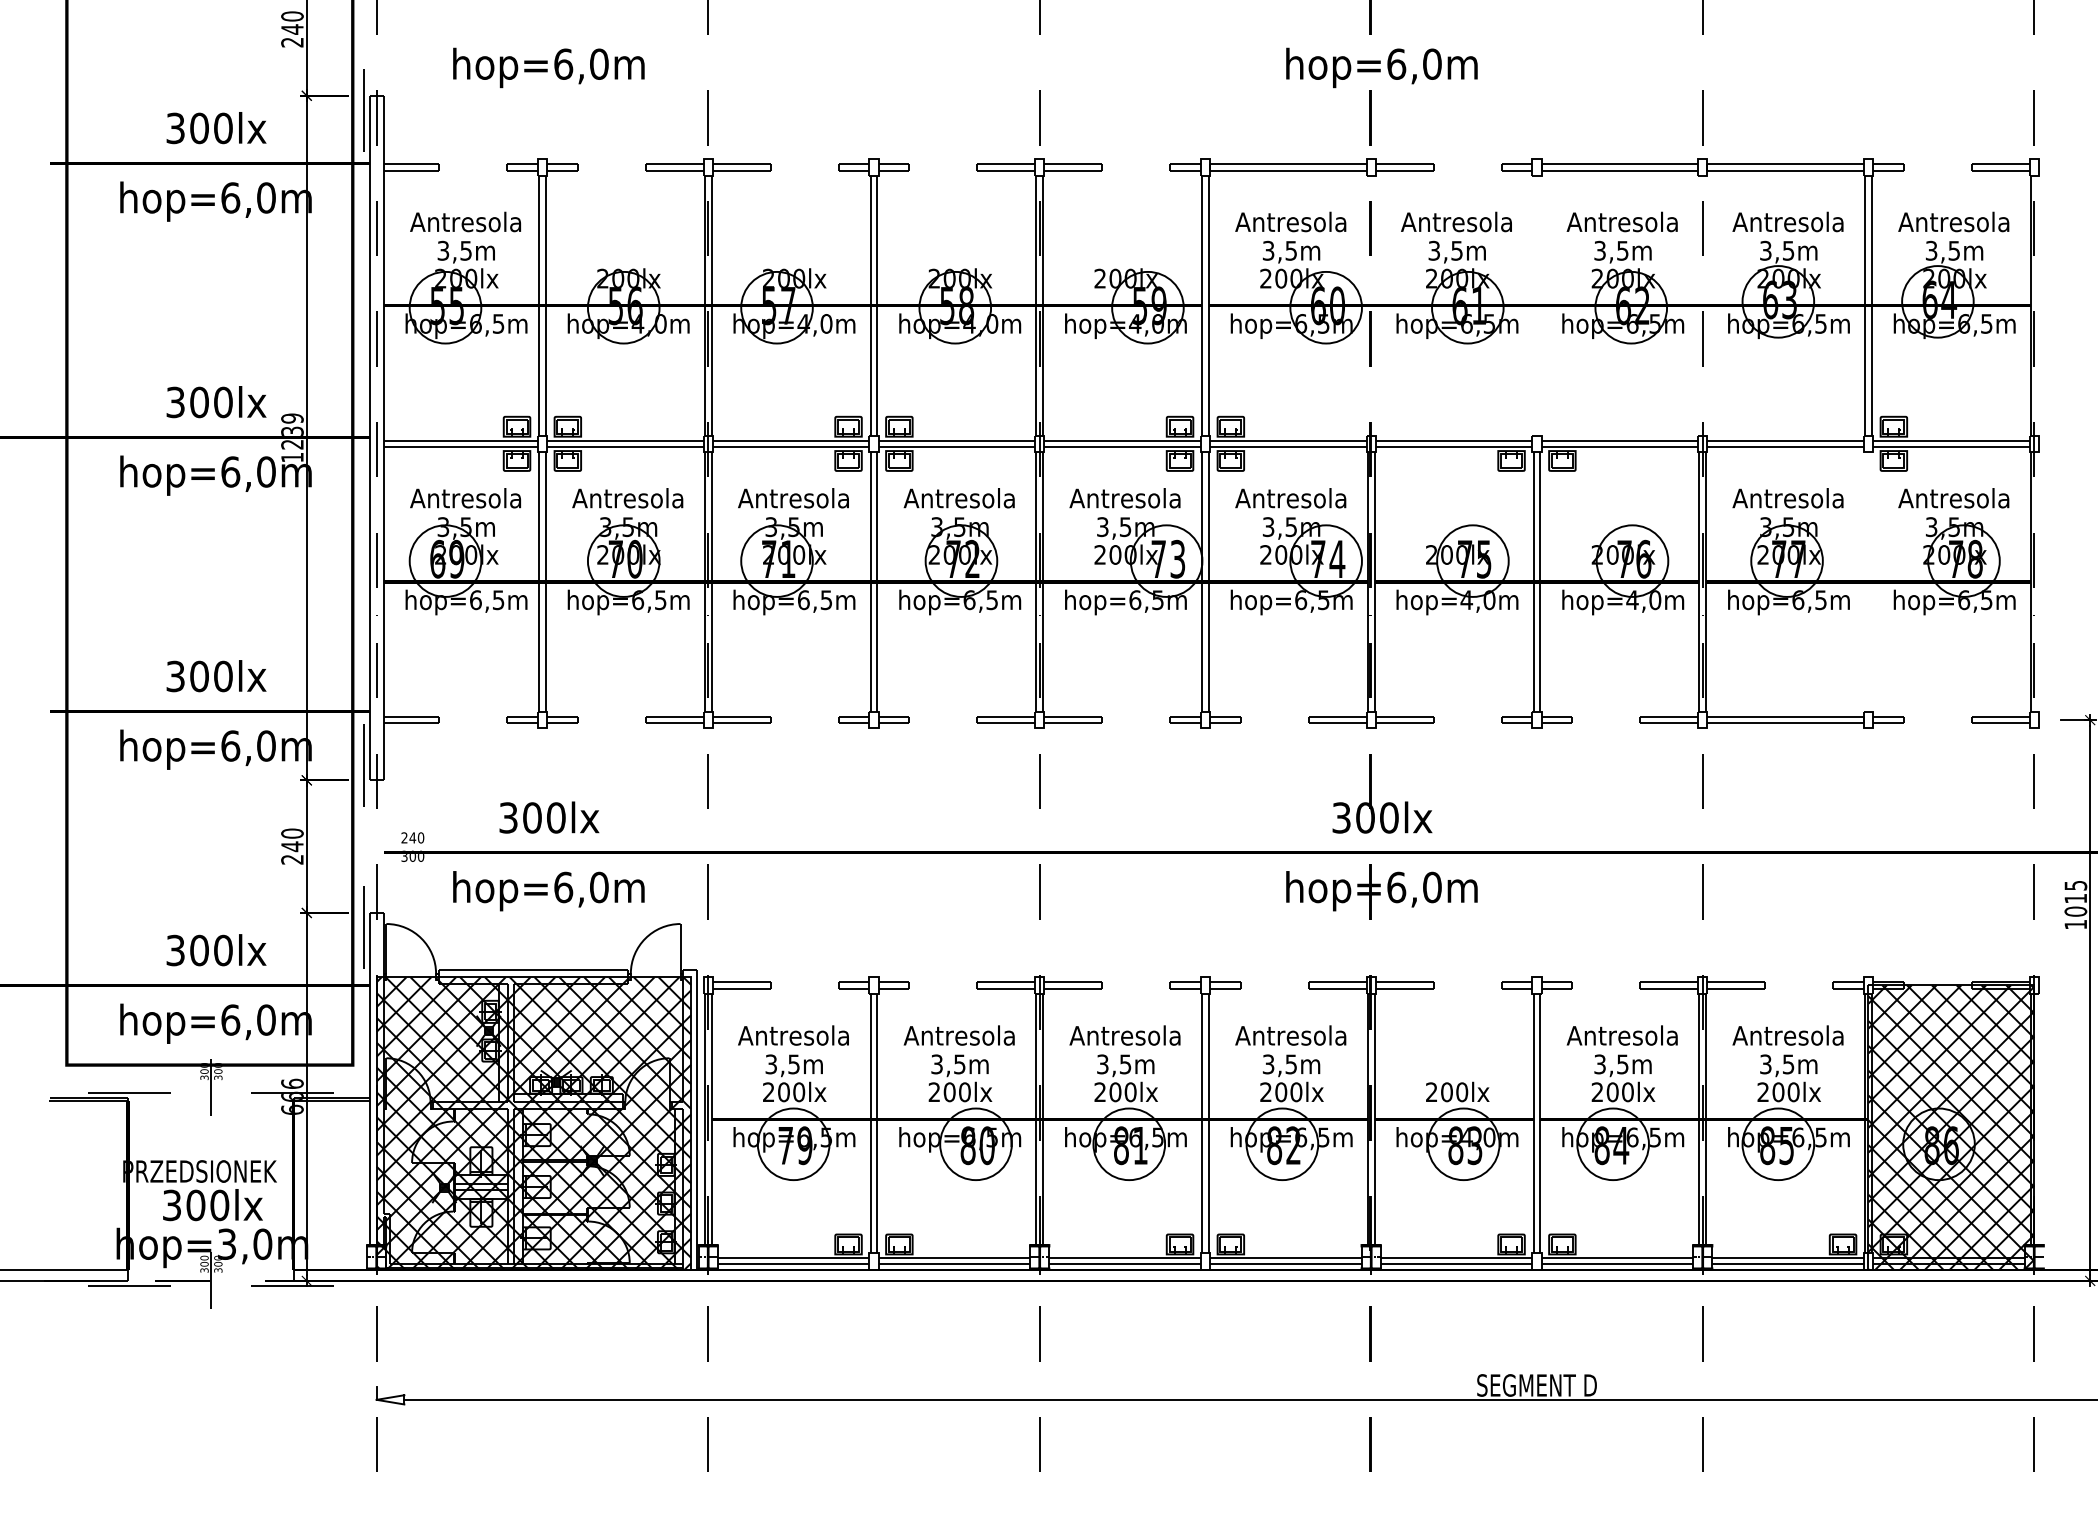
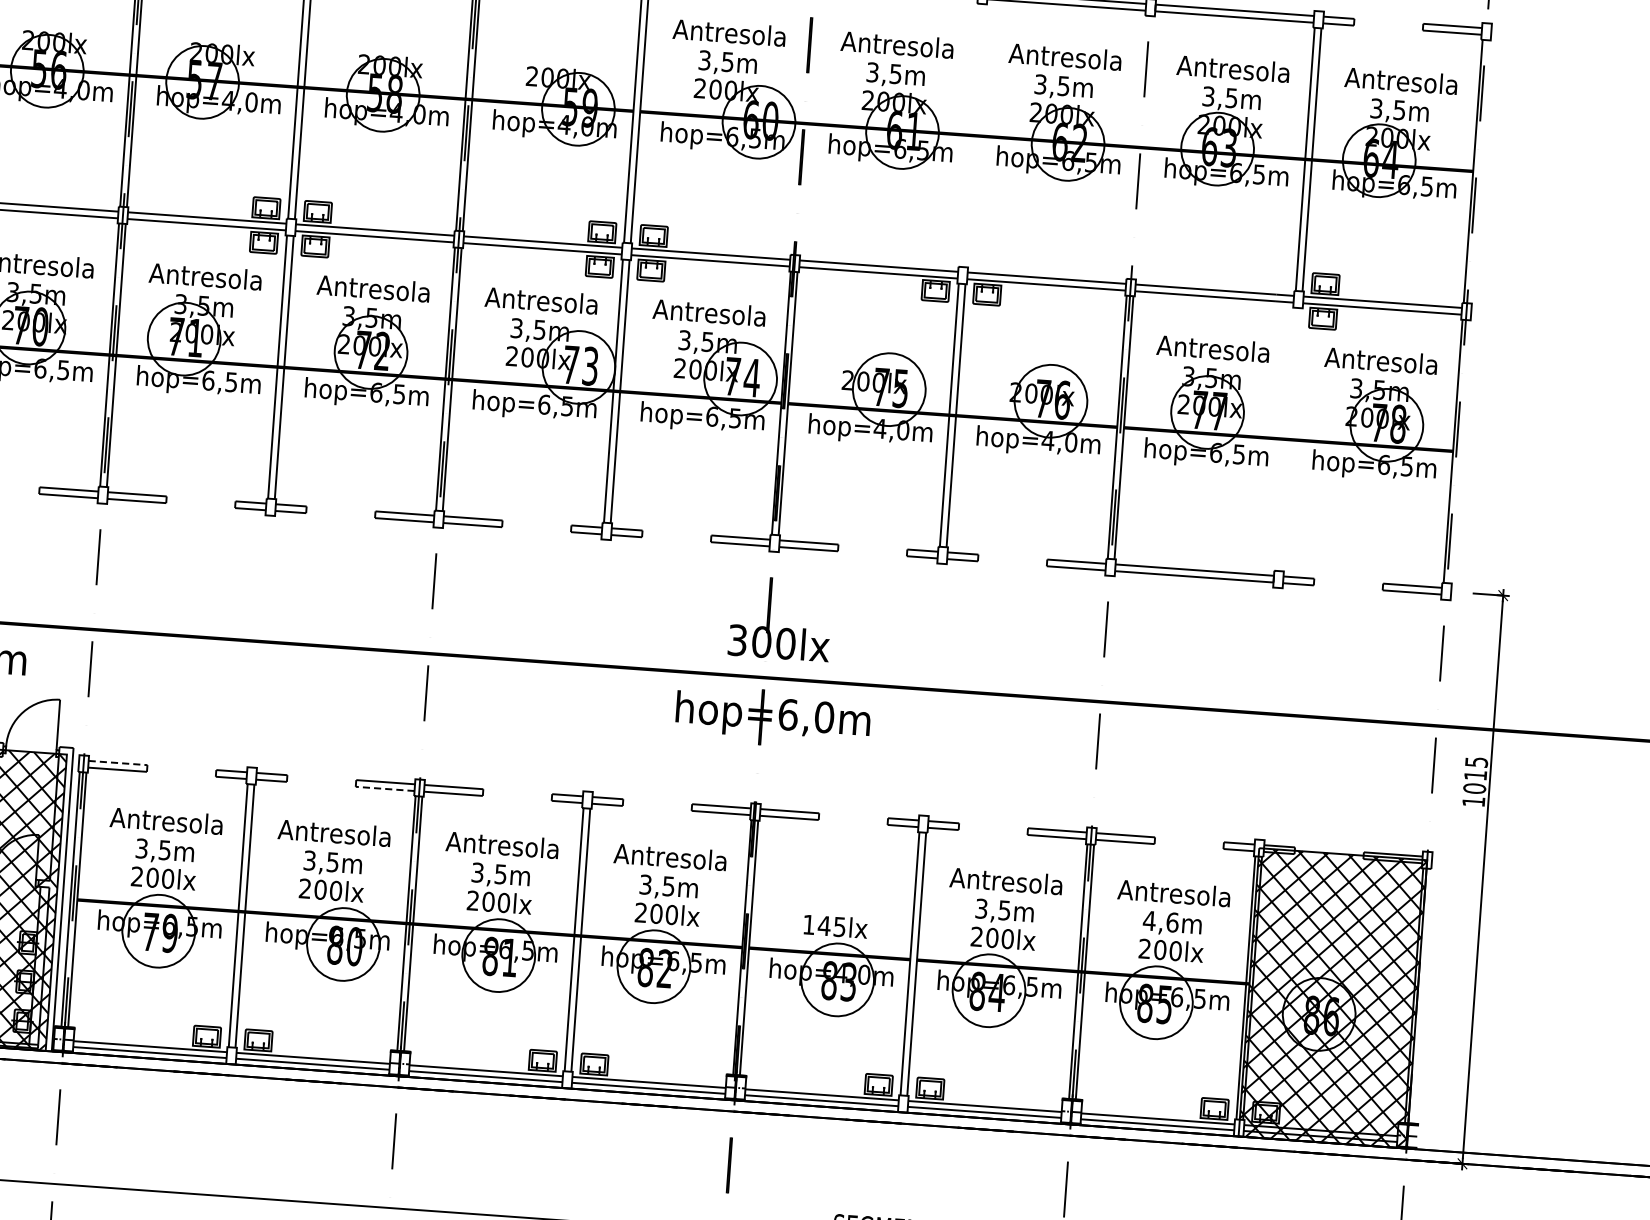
line: (742, 982) -> (118, 763), solid -> dashed
line: (1005, 988) -> (384, 788), solid -> dashed
text: (1776, 1064) -> (1160, 921), 3,5m -> 4,6m
text: (1447, 1092) -> (824, 926), 200lx -> 145lx

